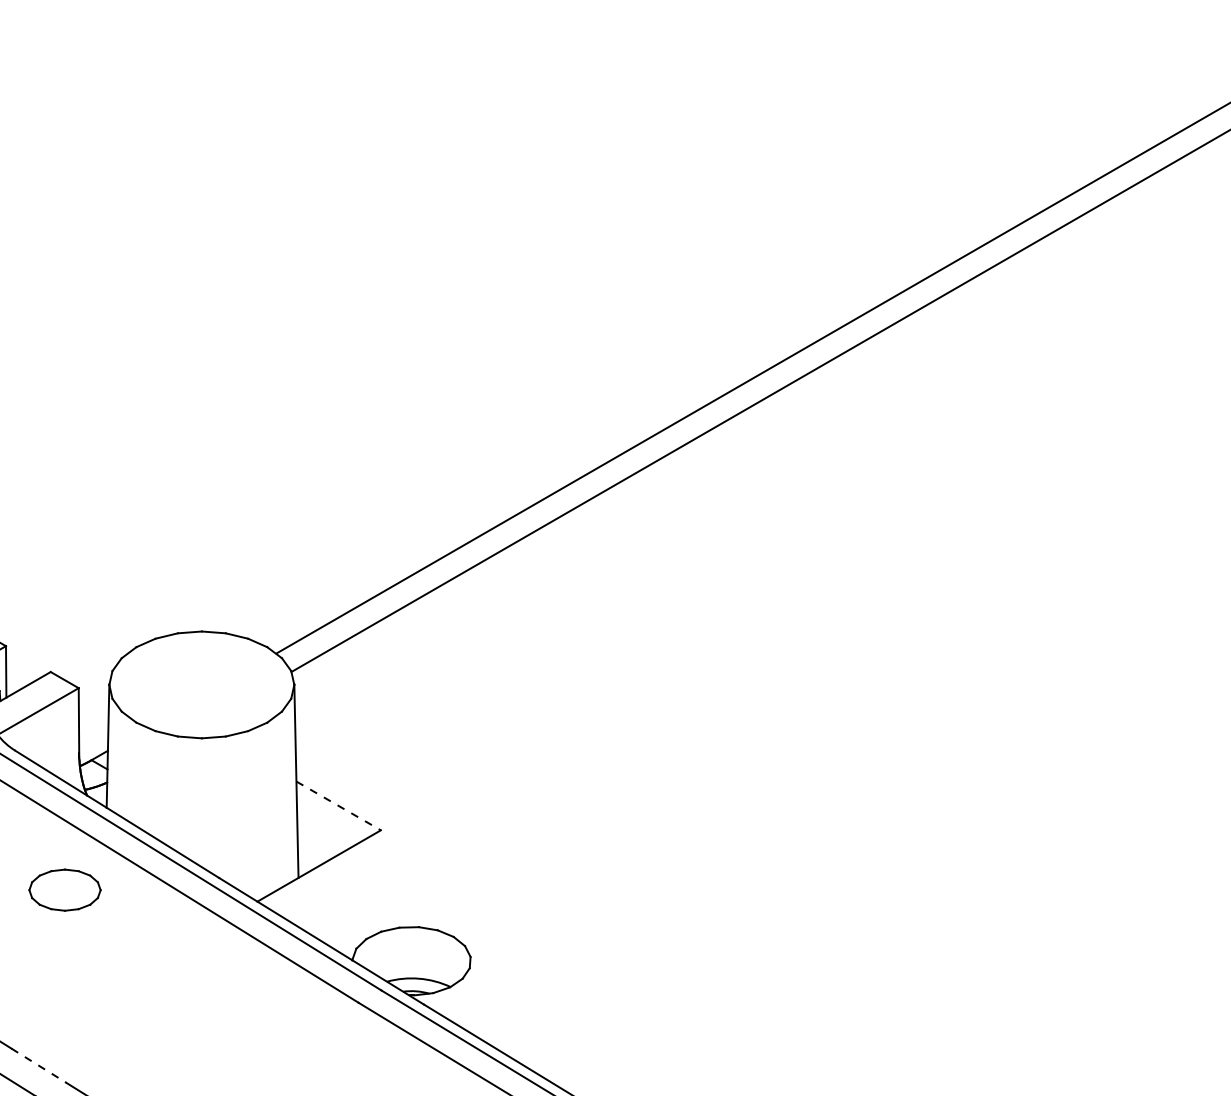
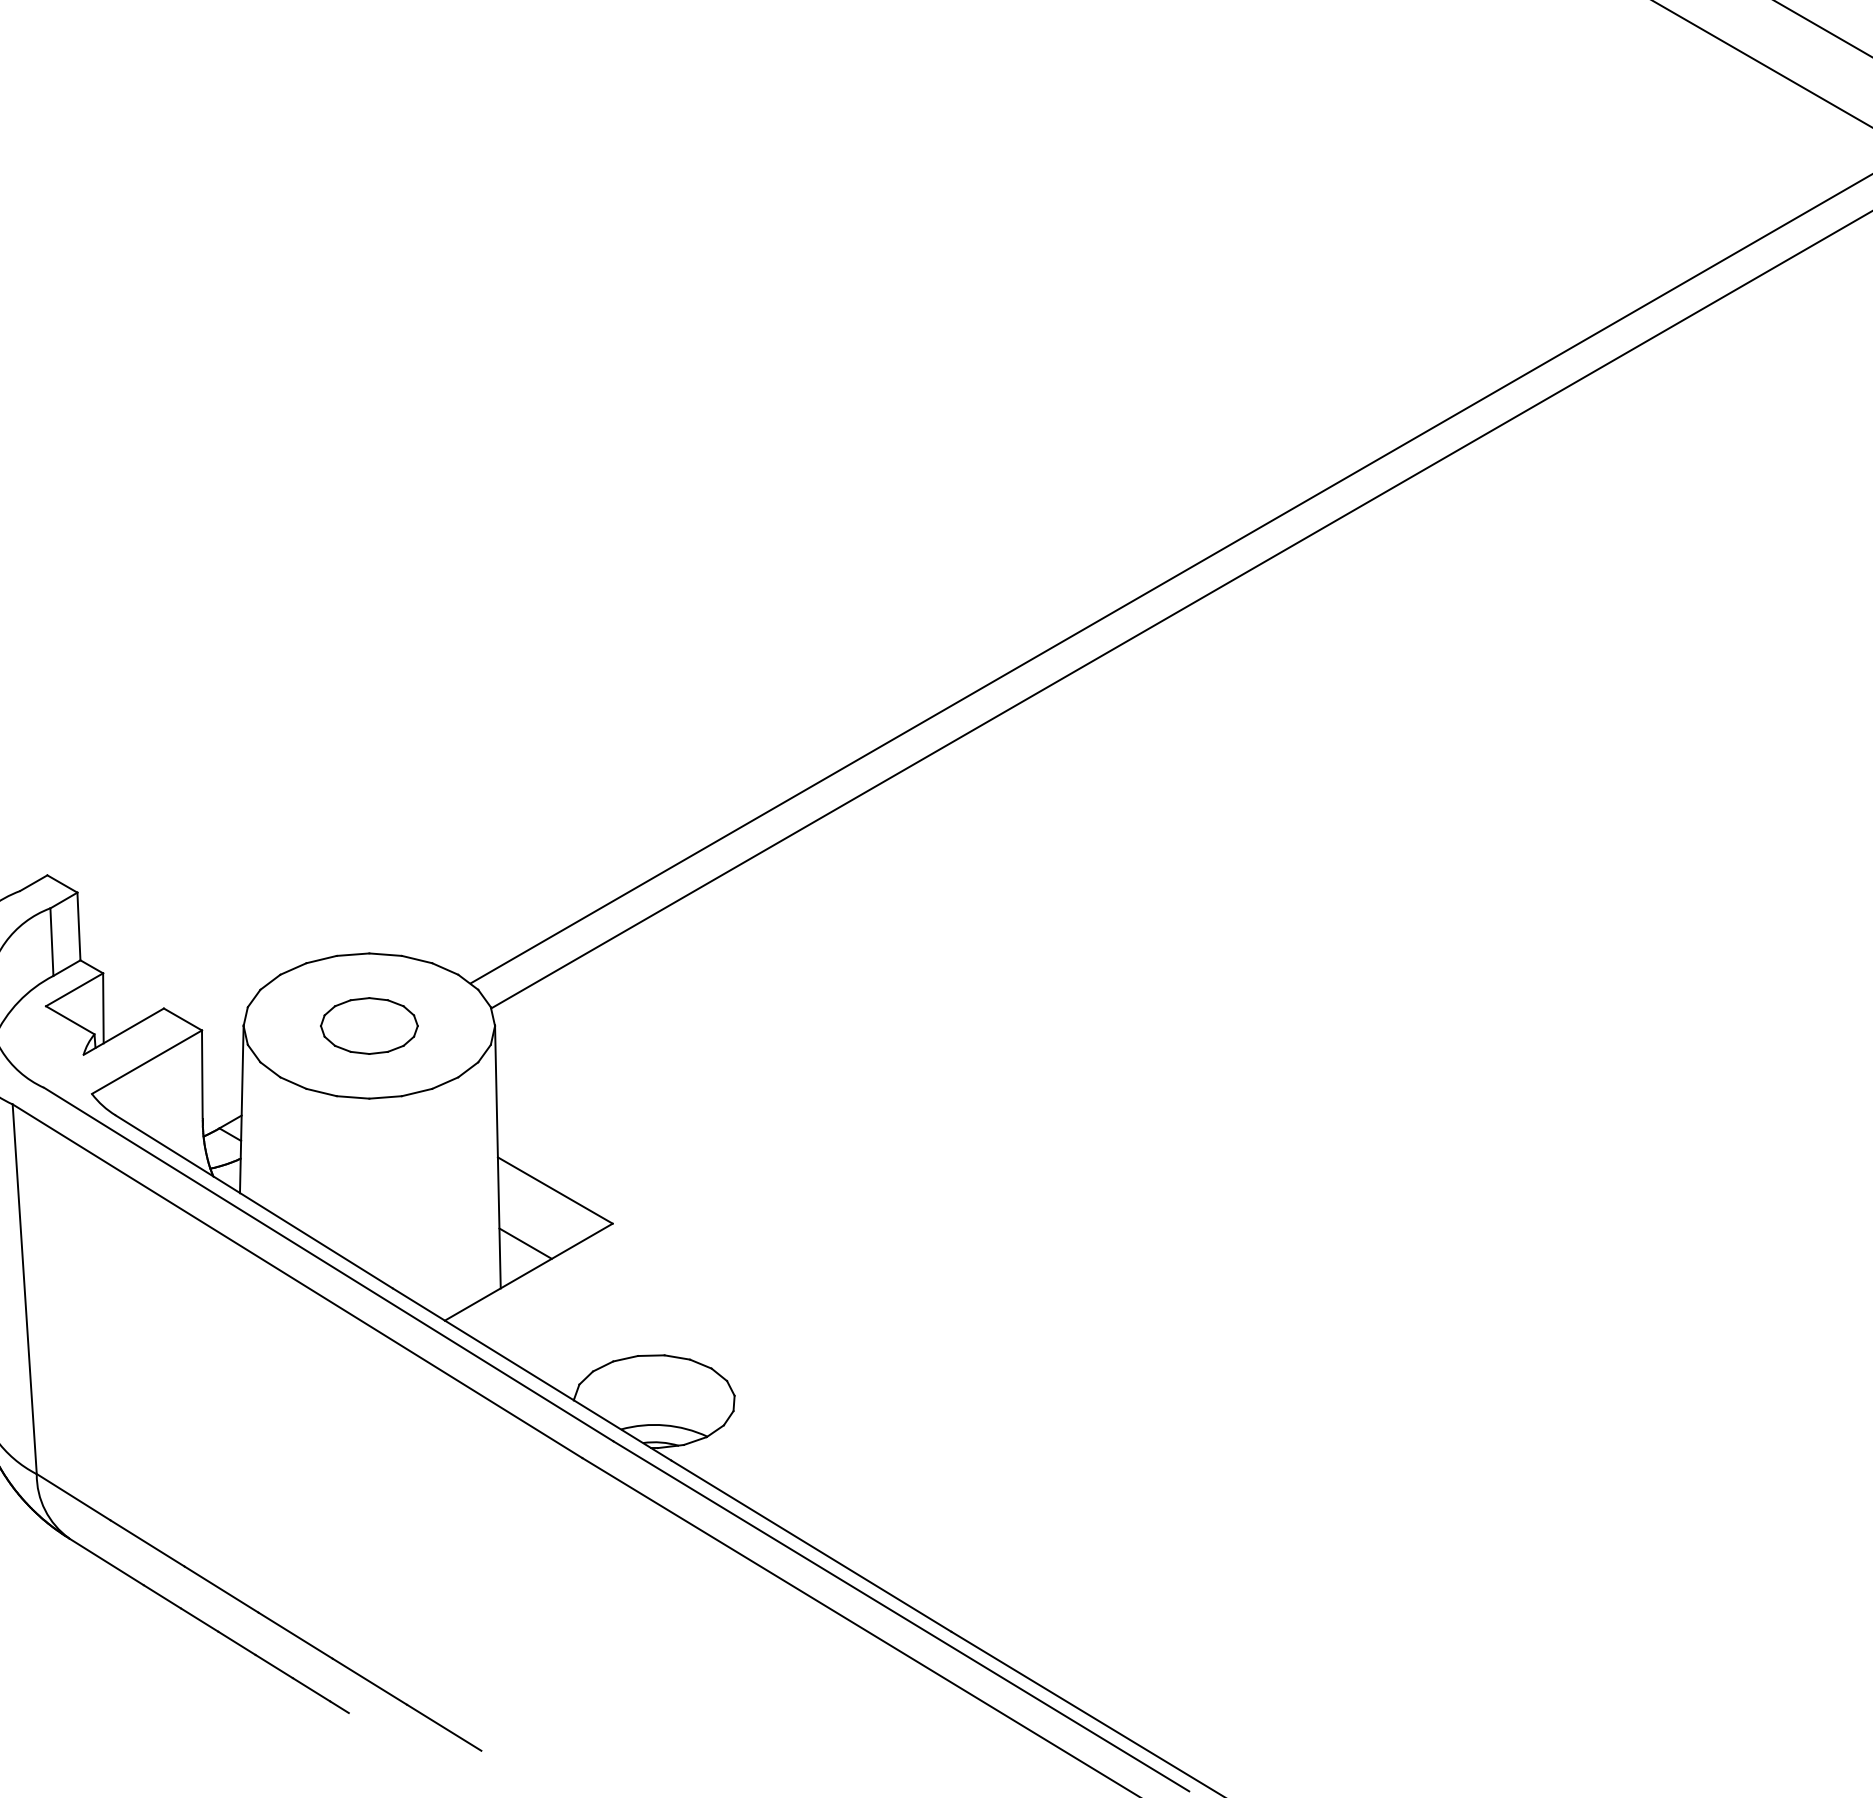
line: (338, 805) -> (555, 1190), dashed -> solid
line: (316, 844) -> (525, 1243), added
part: (65, 889) -> (369, 1025), moved
line: (38, 1065) -> (147, 1543), dashed -> solid

